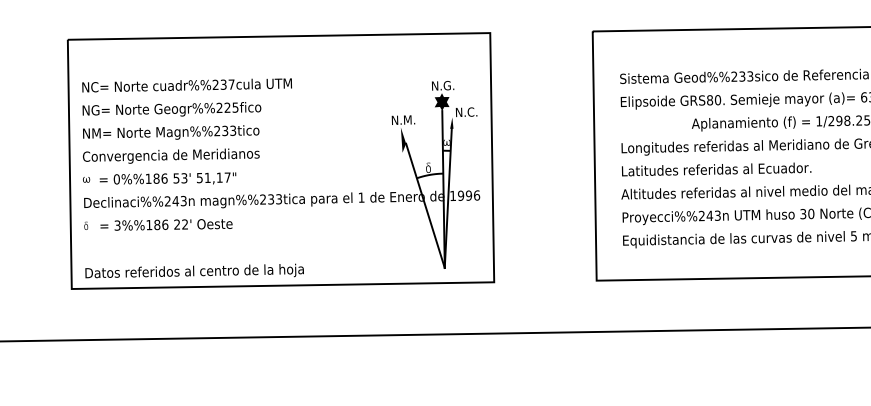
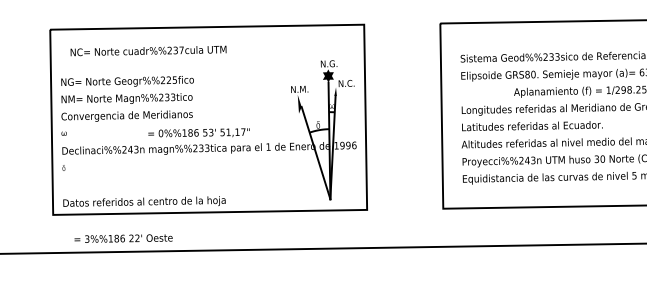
text: (186, 85) -> (148, 51), moved
text: (167, 178) -> (198, 132), moved
text: (166, 224) -> (123, 238), moved

